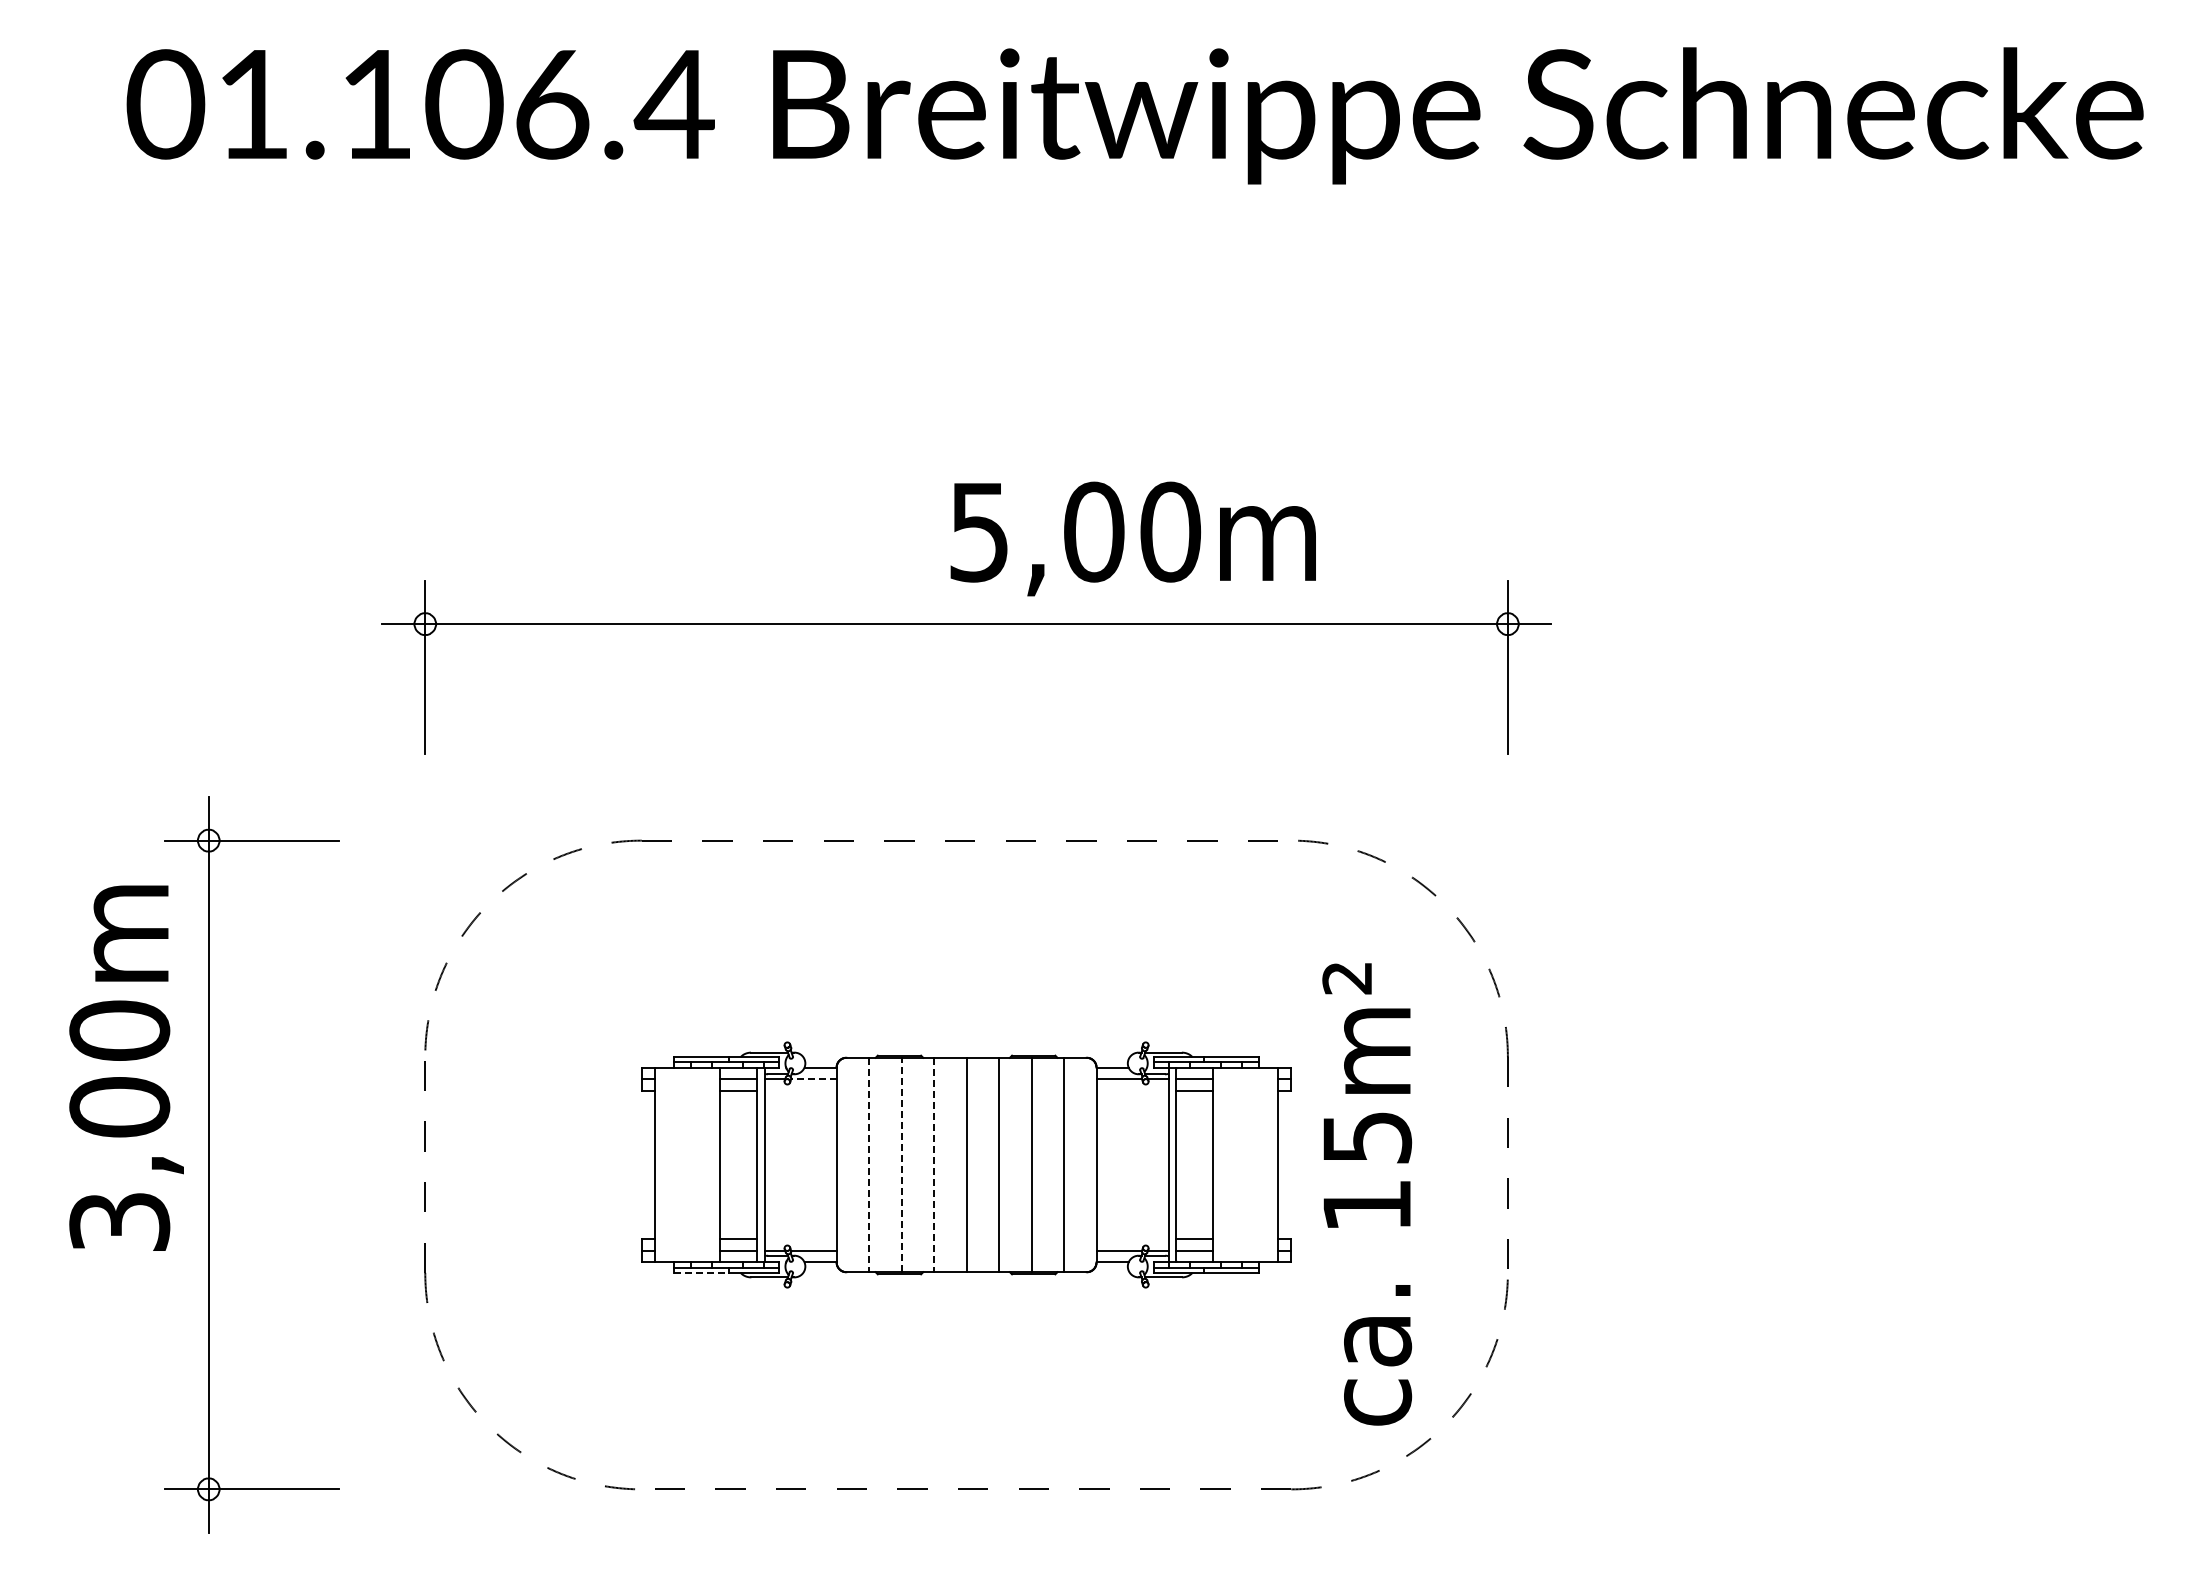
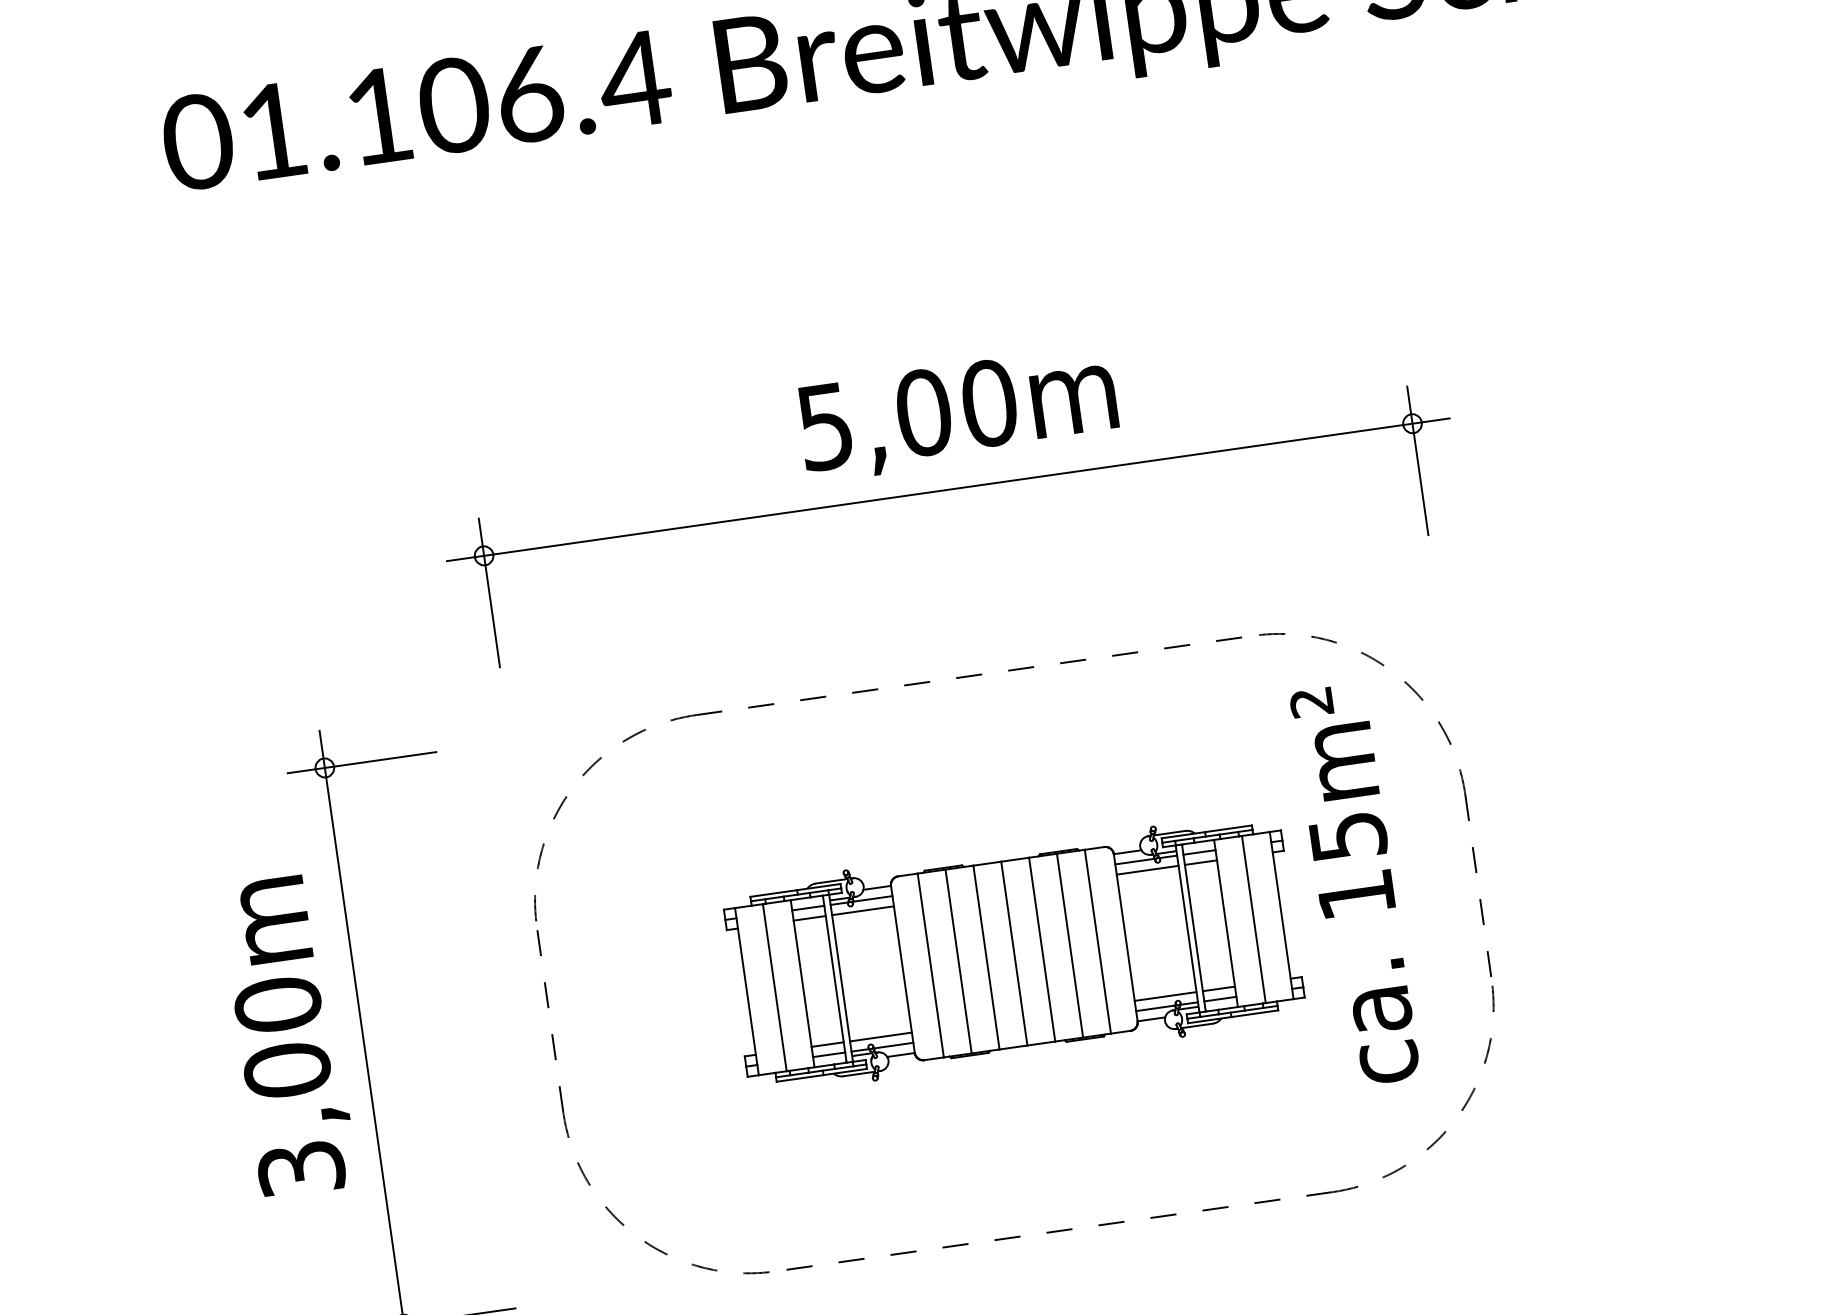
text: (1132, 538) -> (957, 413), moved
text: (126, 1067) -> (288, 1035), moved
line: (813, 1079) -> (872, 898), dashed -> solid
line: (800, 1091) -> (862, 910), added
line: (1132, 1091) -> (1147, 870), added
line: (687, 1164) -> (774, 987), added
line: (901, 1164) -> (958, 961), dashed -> solid
line: (1245, 1164) -> (1253, 919), added
line: (869, 1165) -> (931, 965), dashed -> solid
line: (934, 1165) -> (986, 957), dashed -> solid
text: (1367, 1194) -> (1355, 885), moved
line: (800, 1238) -> (880, 1036), added
line: (1132, 1238) -> (1165, 996), added
line: (701, 1272) -> (800, 1078), dashed -> solid

